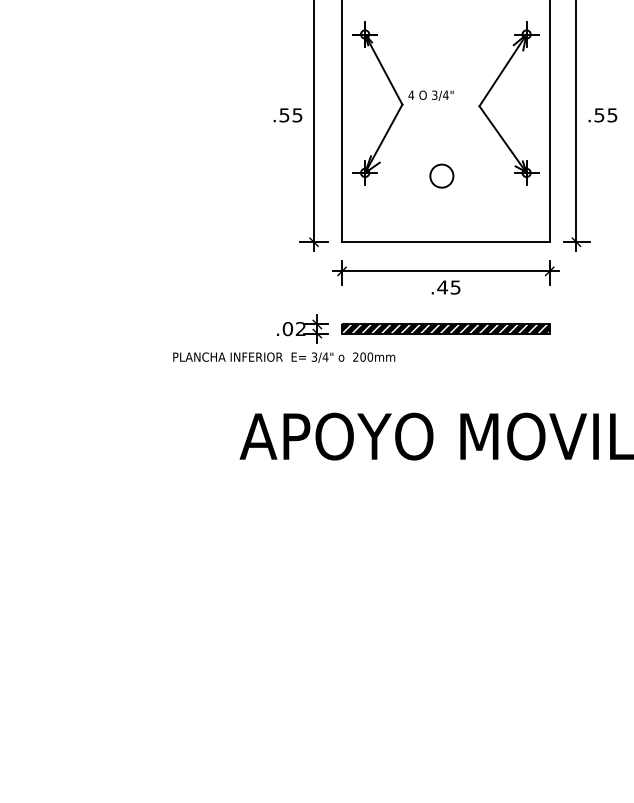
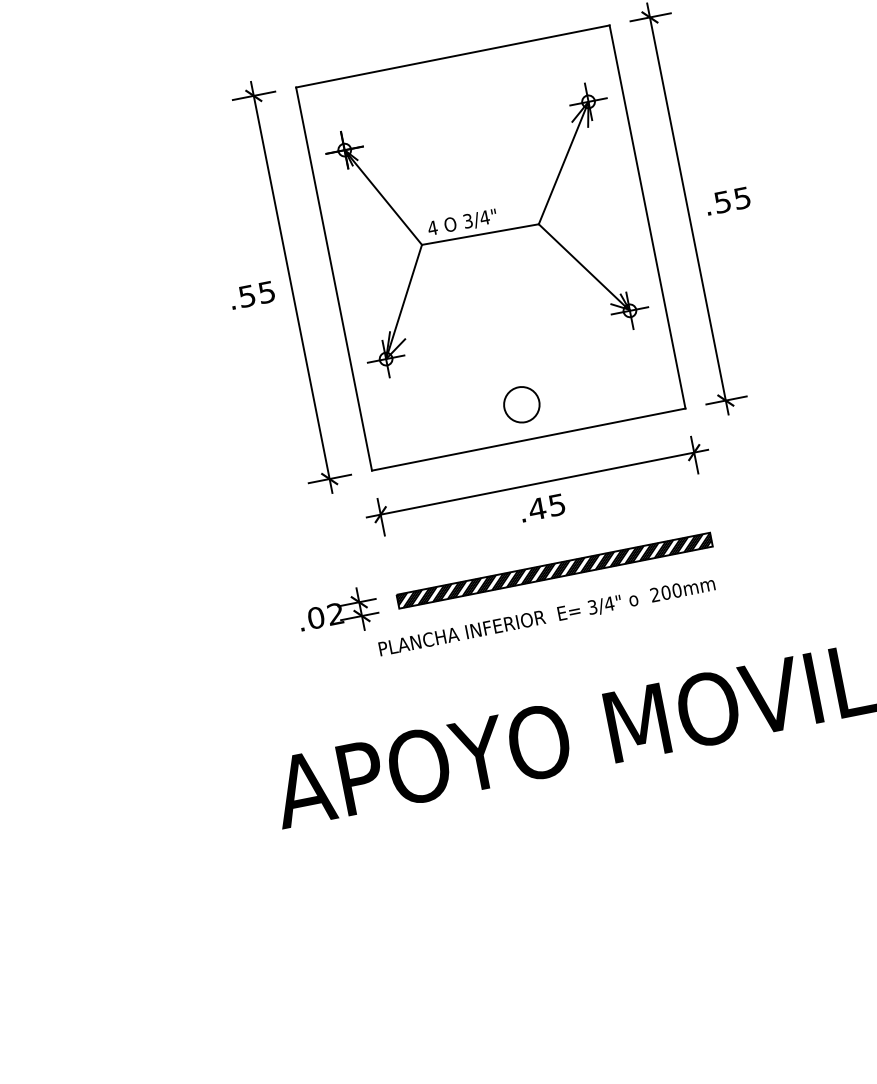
line: (440, 105) -> (479, 234), added
circle: (441, 175) -> (521, 403), moved
text: (284, 357) -> (547, 616), moved

